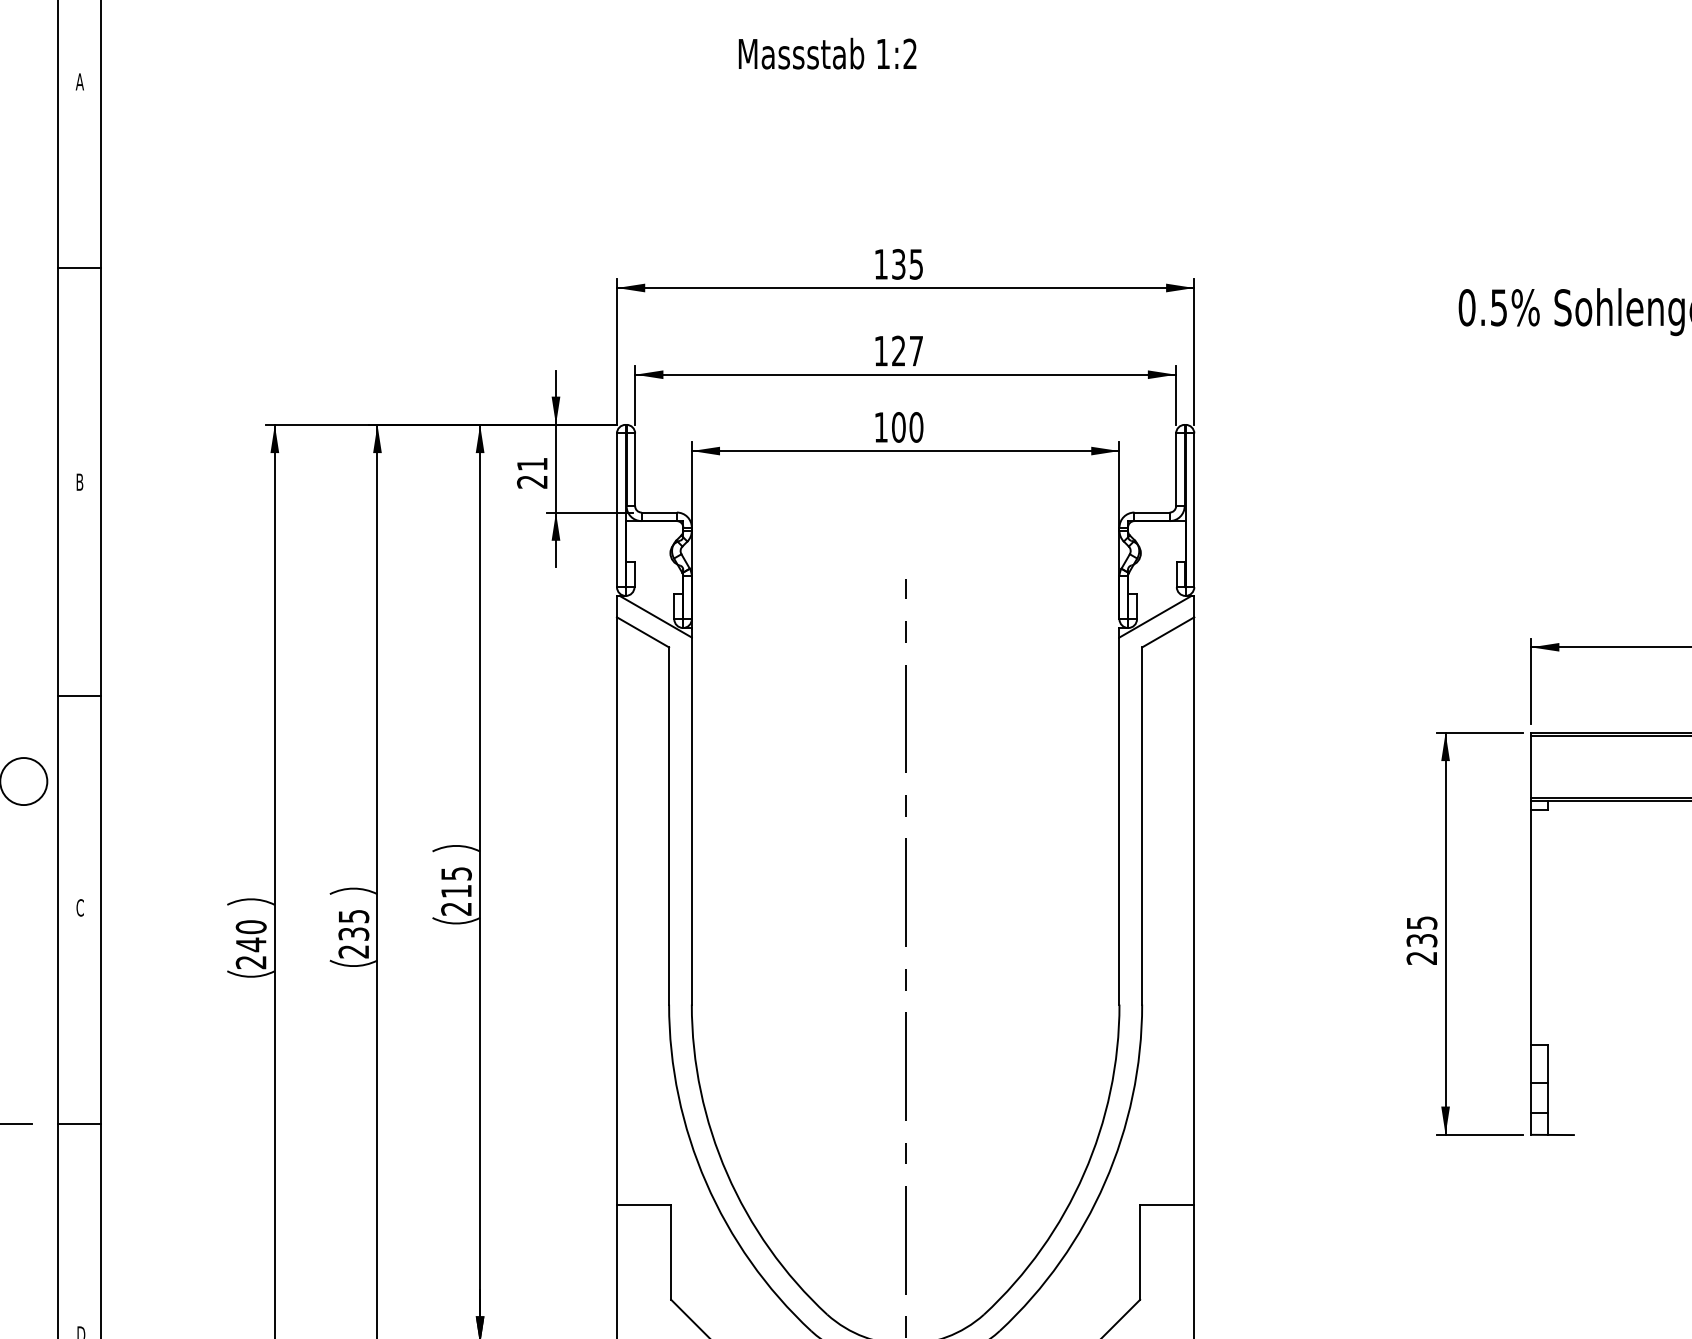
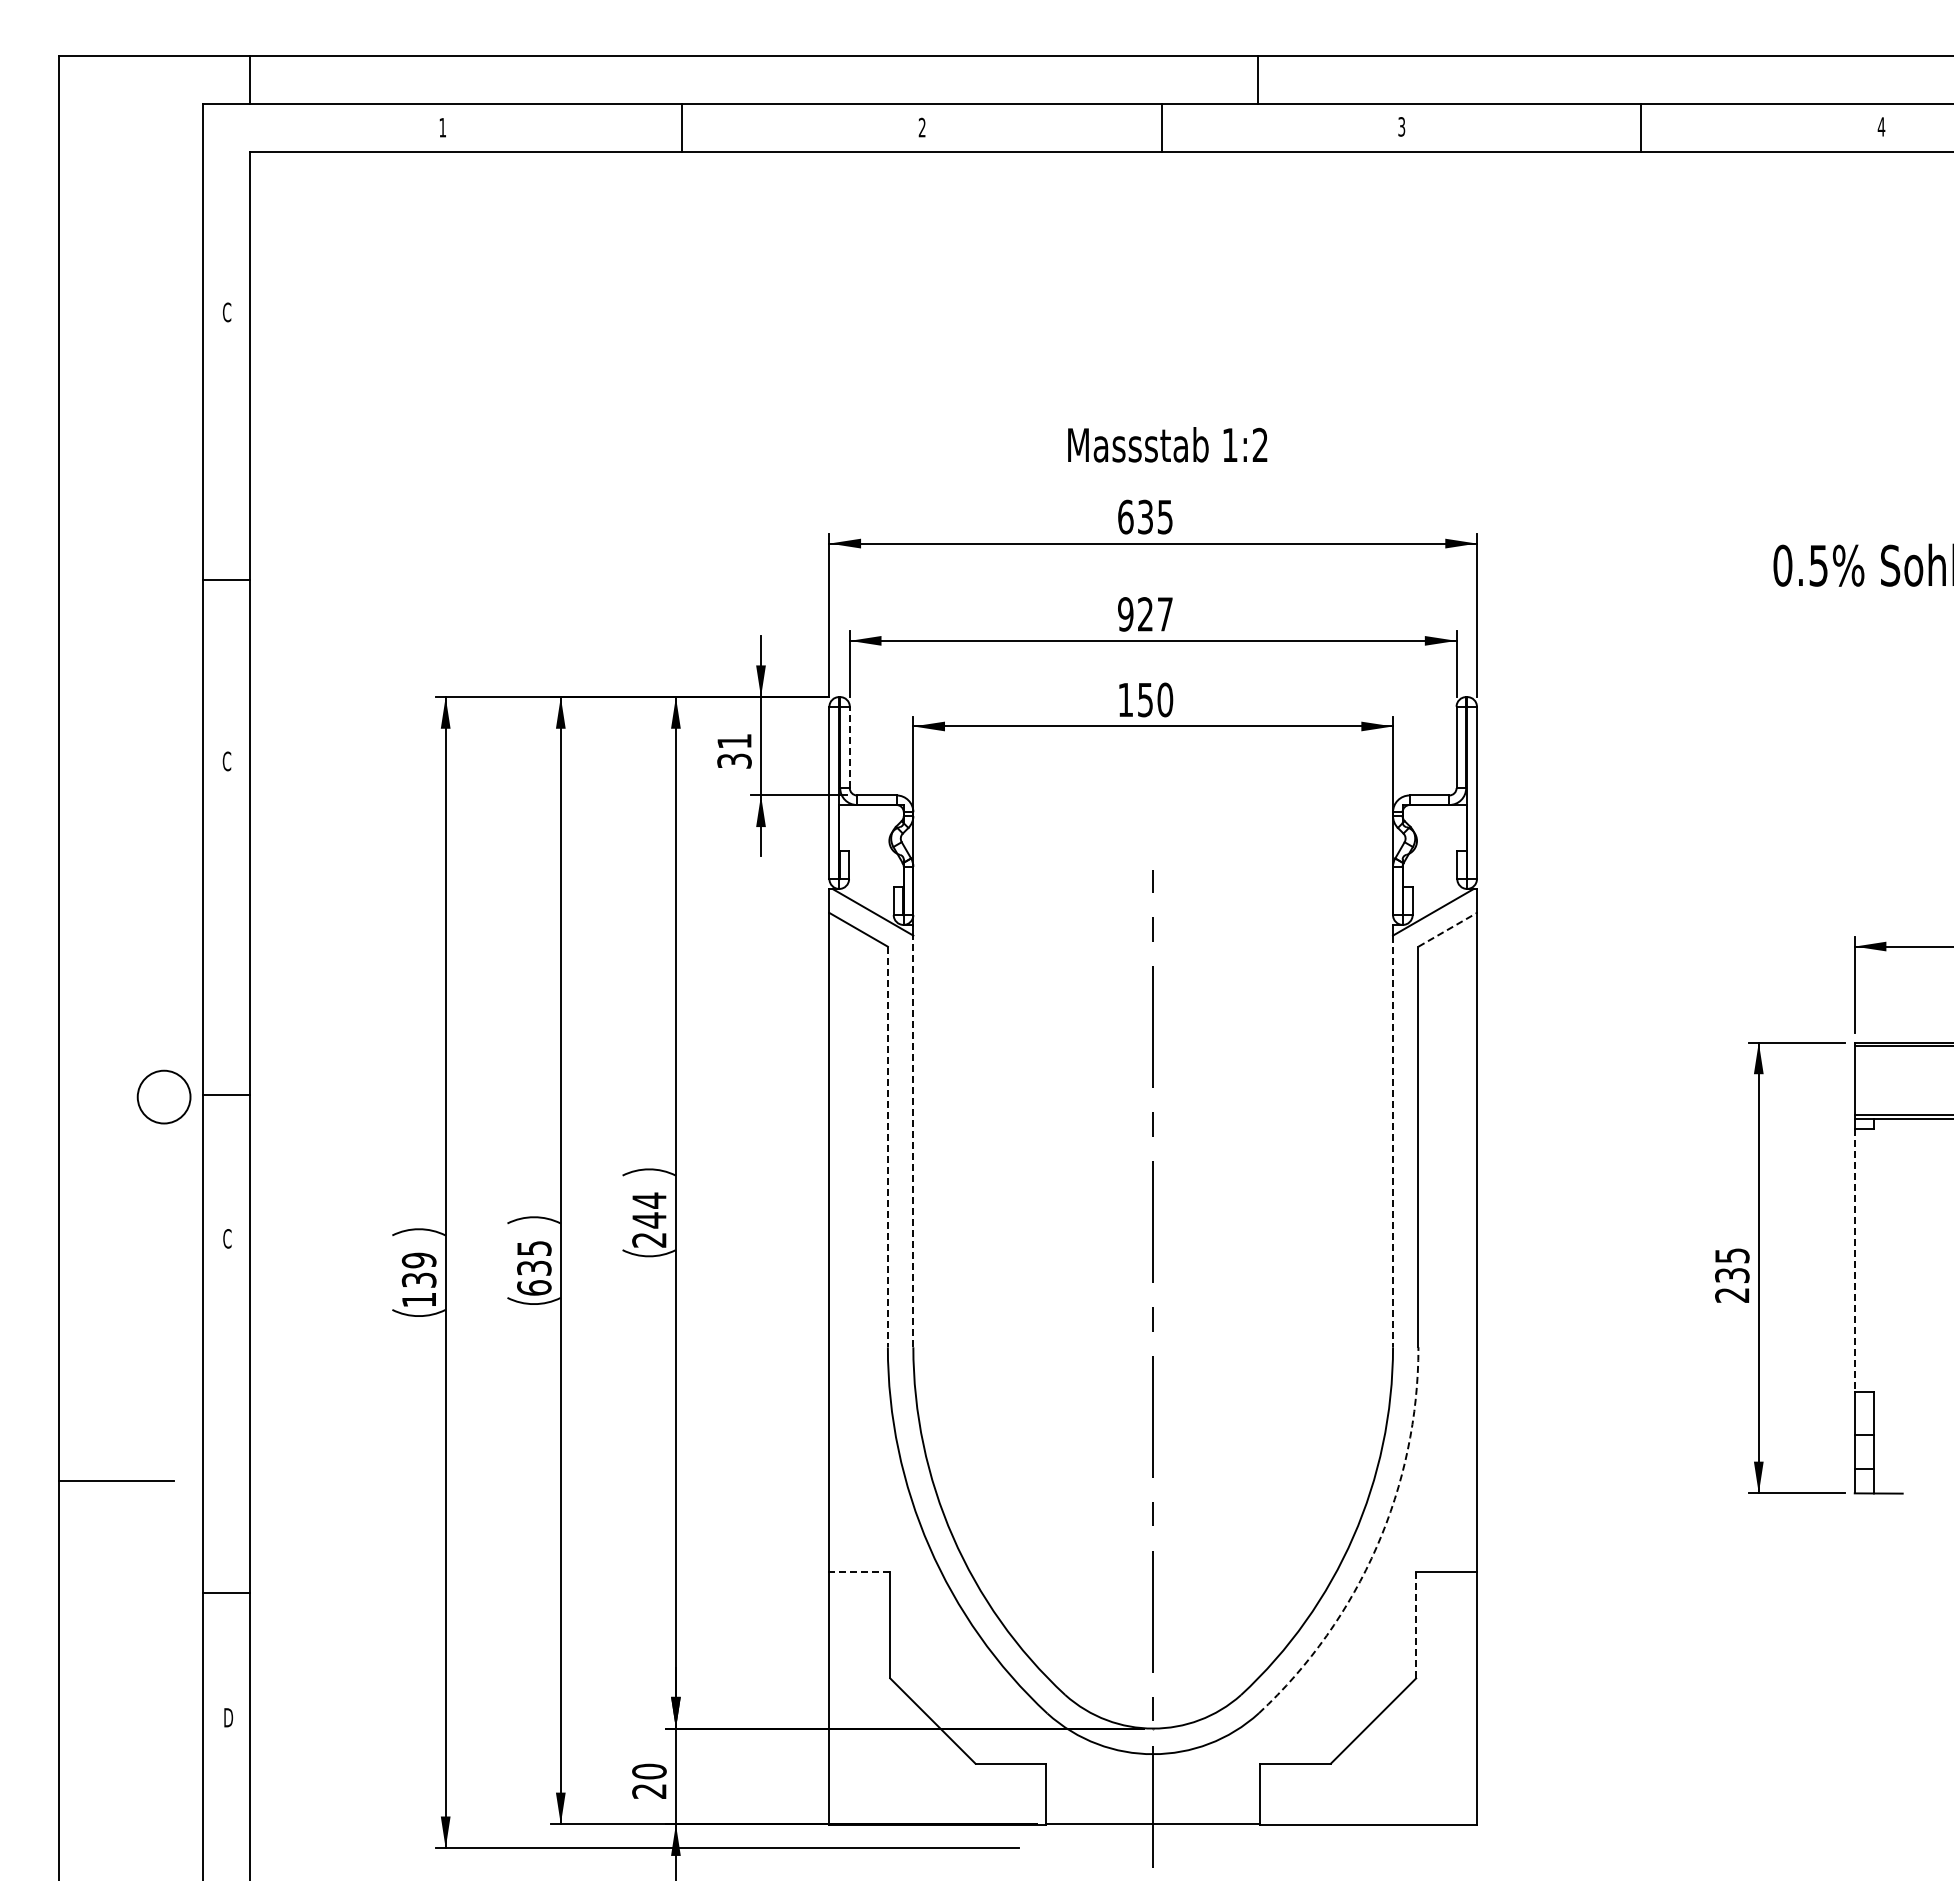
text: (827, 53) -> (1167, 444), moved
text: (79, 81) -> (226, 312), A -> C
text: (880, 263) -> (1125, 516), 135 -> 635
line: (79, 268) -> (226, 579), moved
text: (880, 351) -> (1125, 614), 127 -> 927
text: (898, 427) -> (1145, 699), 100 -> 150
line: (634, 469) -> (849, 747), solid -> dashed
text: (532, 481) -> (734, 760), 21 -> 31
text: (79, 482) -> (226, 761), B -> C
line: (1168, 632) -> (1447, 929), solid -> dashed
line: (79, 696) -> (226, 1095), moved
line: (691, 821) -> (913, 1141), solid -> dashed
line: (1119, 821) -> (1393, 1141), solid -> dashed
line: (668, 826) -> (887, 1147), solid -> dashed
text: (456, 882) -> (649, 1210), 215 -> 244
line: (1530, 927) -> (1854, 1260), solid -> dashed
text: (250, 944) -> (418, 1279), 240 -> 139
text: (354, 951) -> (534, 1287), 235 -> 635
line: (79, 1123) -> (226, 1592), moved
arc: (1104, 1182) -> (1376, 1546), solid -> dashed
line: (643, 1204) -> (859, 1571), solid -> dashed
line: (1140, 1252) -> (1416, 1625), solid -> dashed

